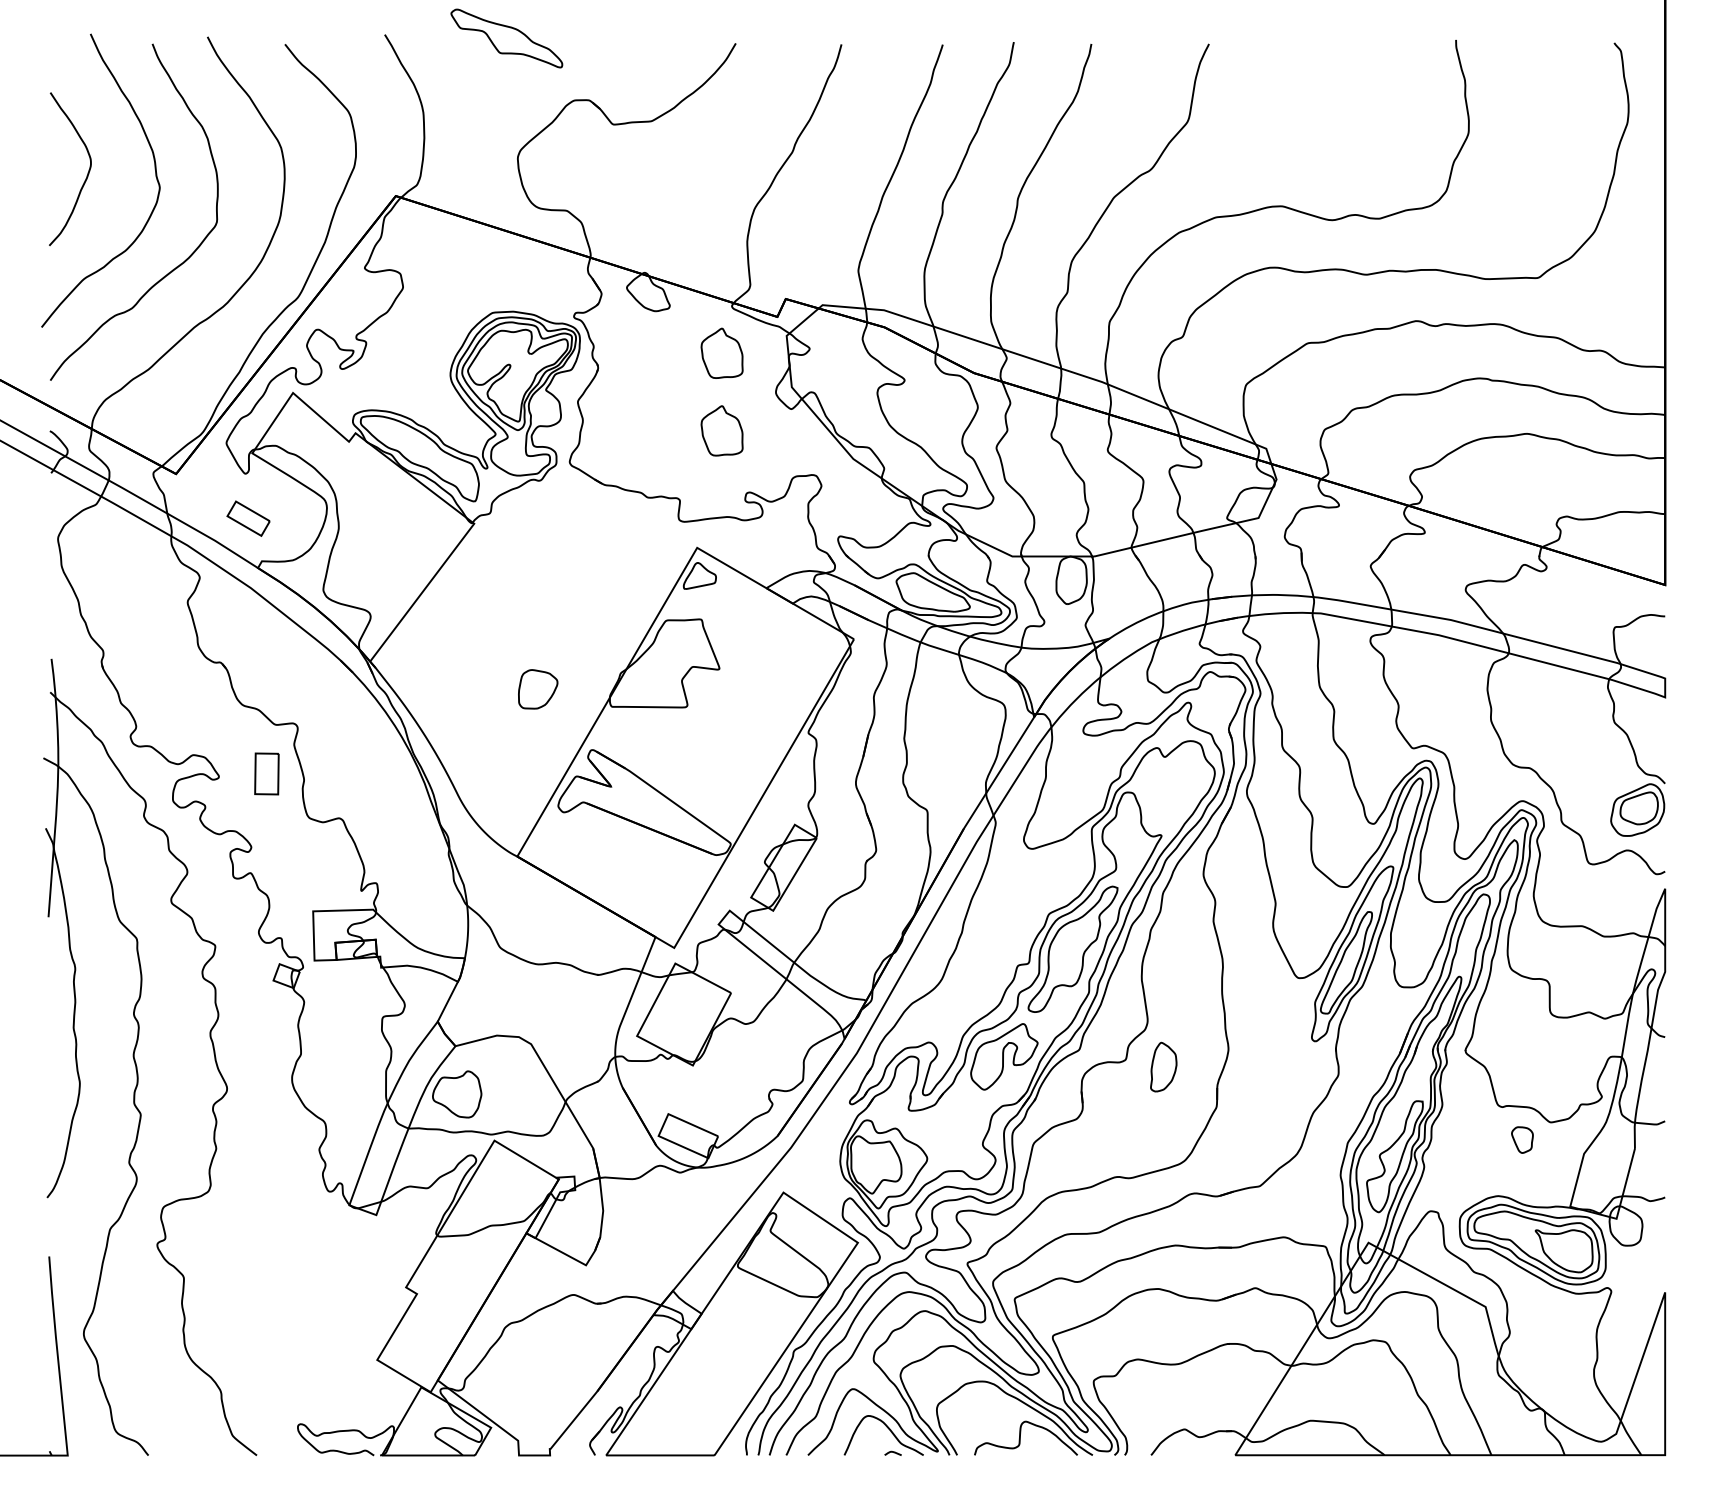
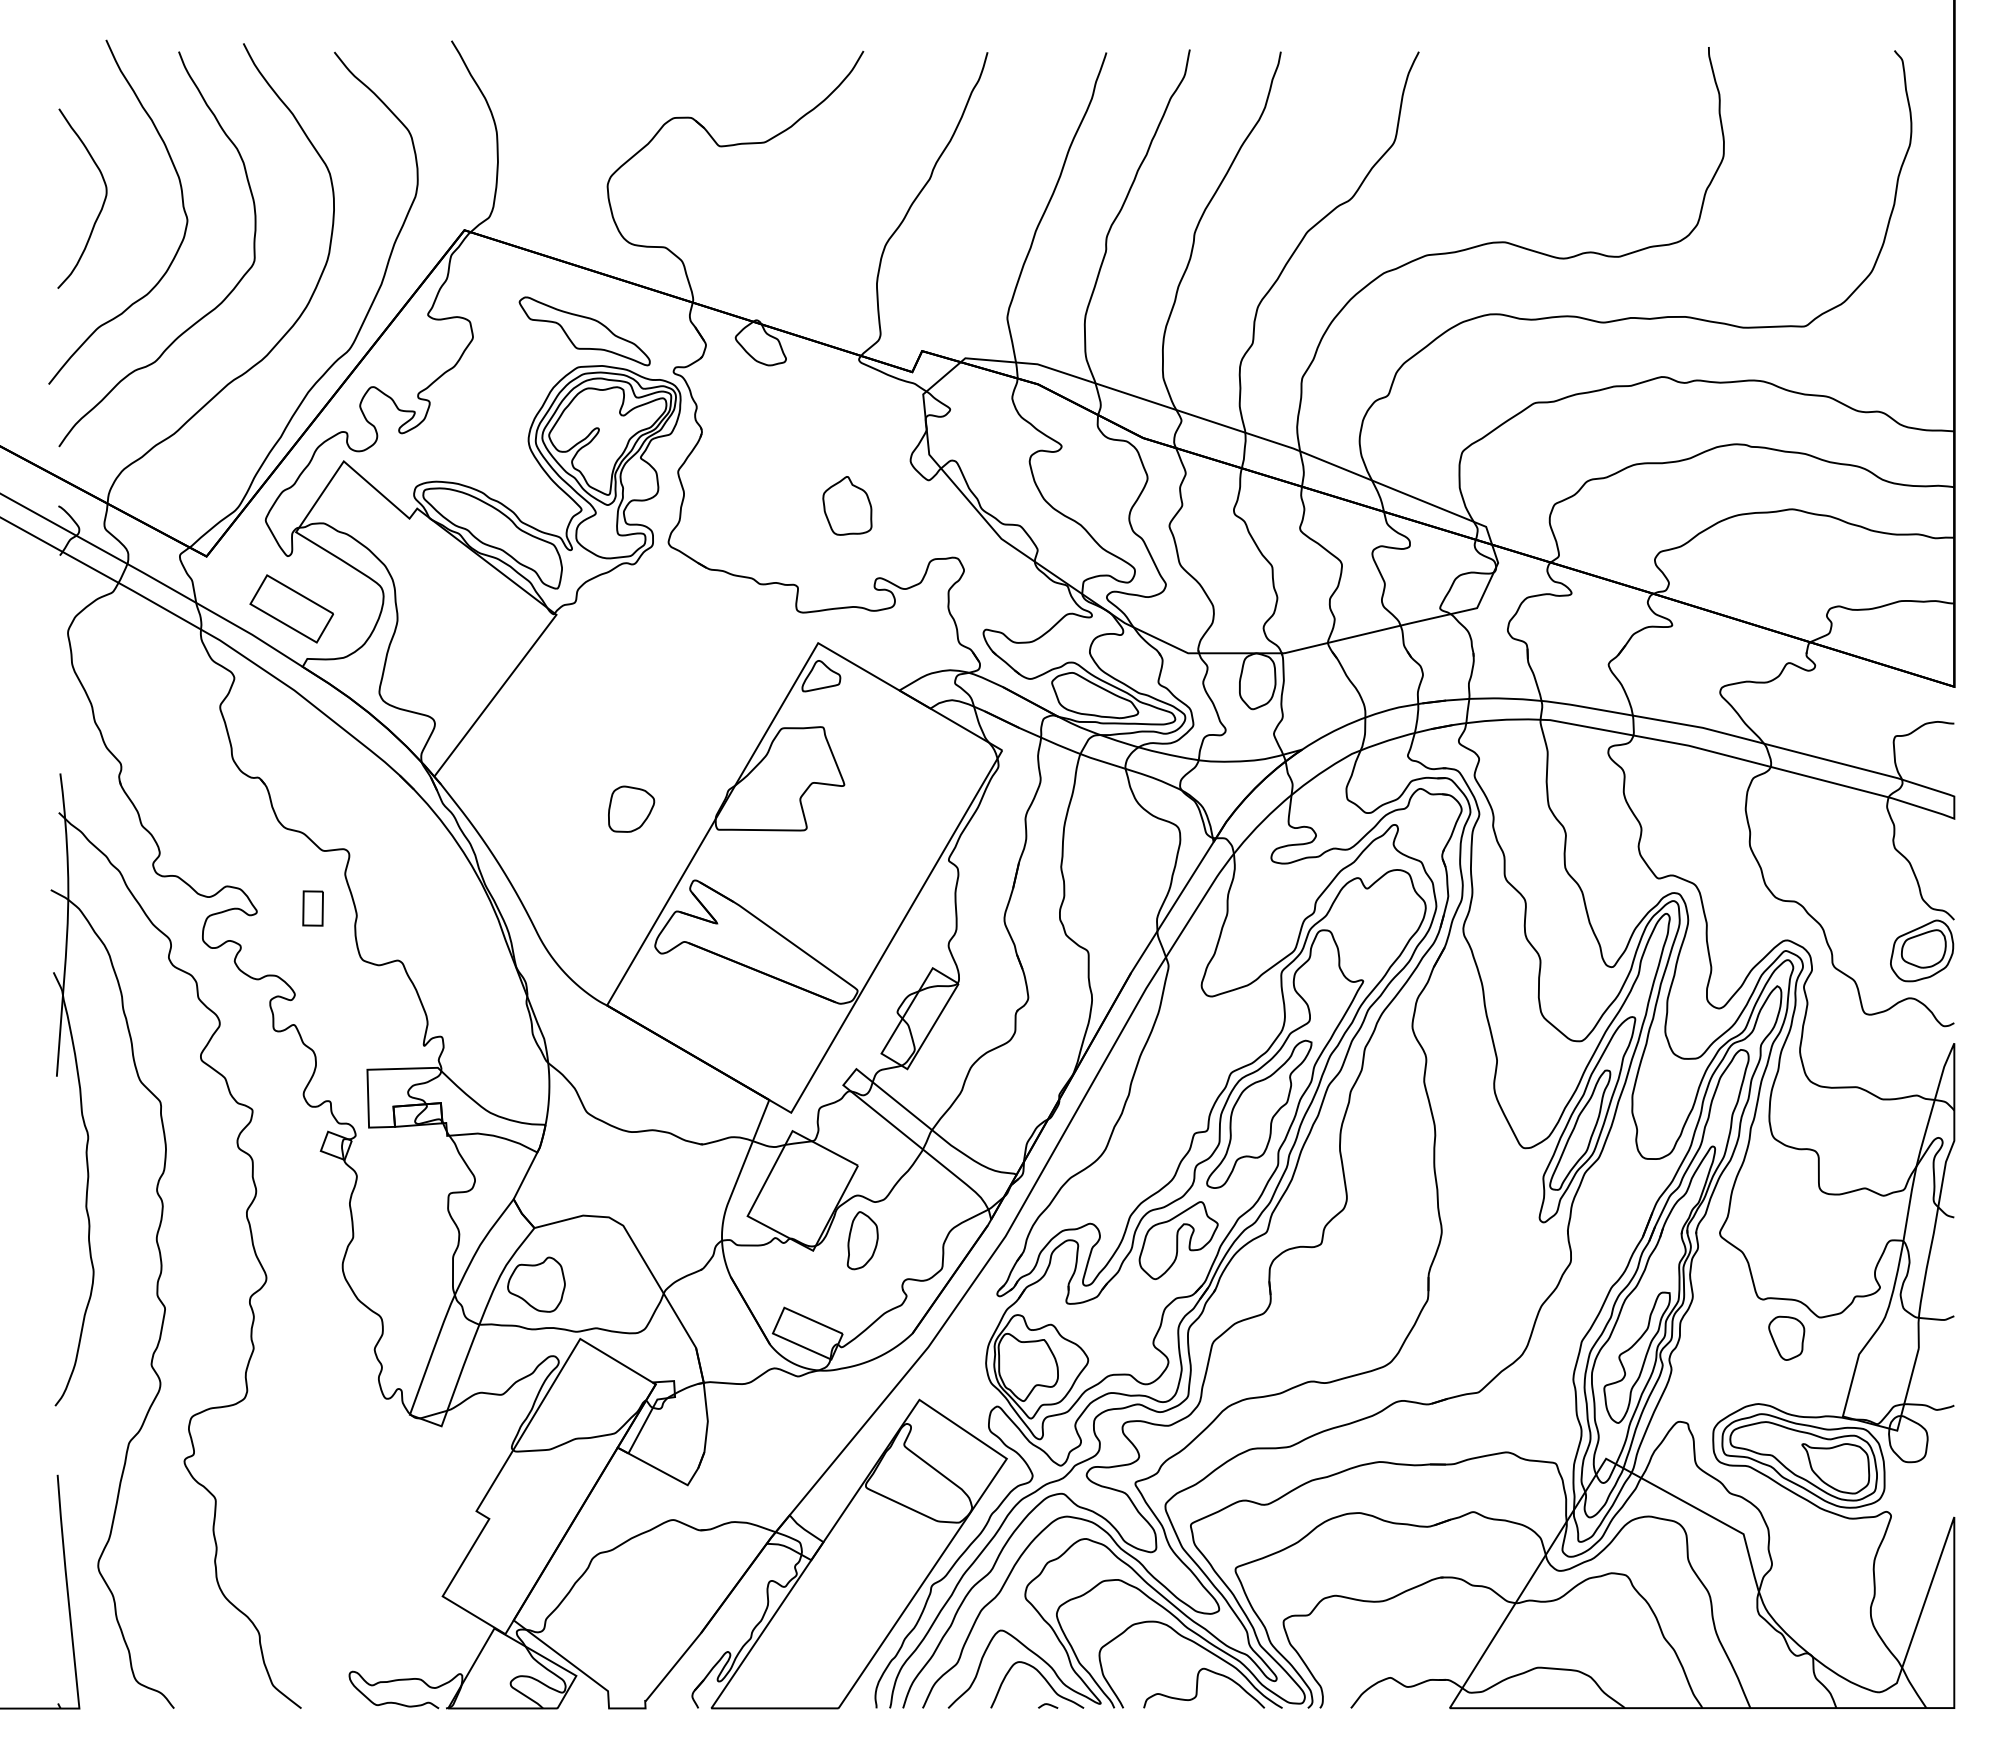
part: (506, 38) -> (584, 331), moved
part: (722, 353) -> (847, 414), removed
part: (248, 518) -> (291, 608), size x1.67
part: (266, 773) -> (312, 908), size x0.71
part: (1163, 1067) -> (862, 1240), moved
part: (1522, 1139) -> (1786, 1337), size x1.43

